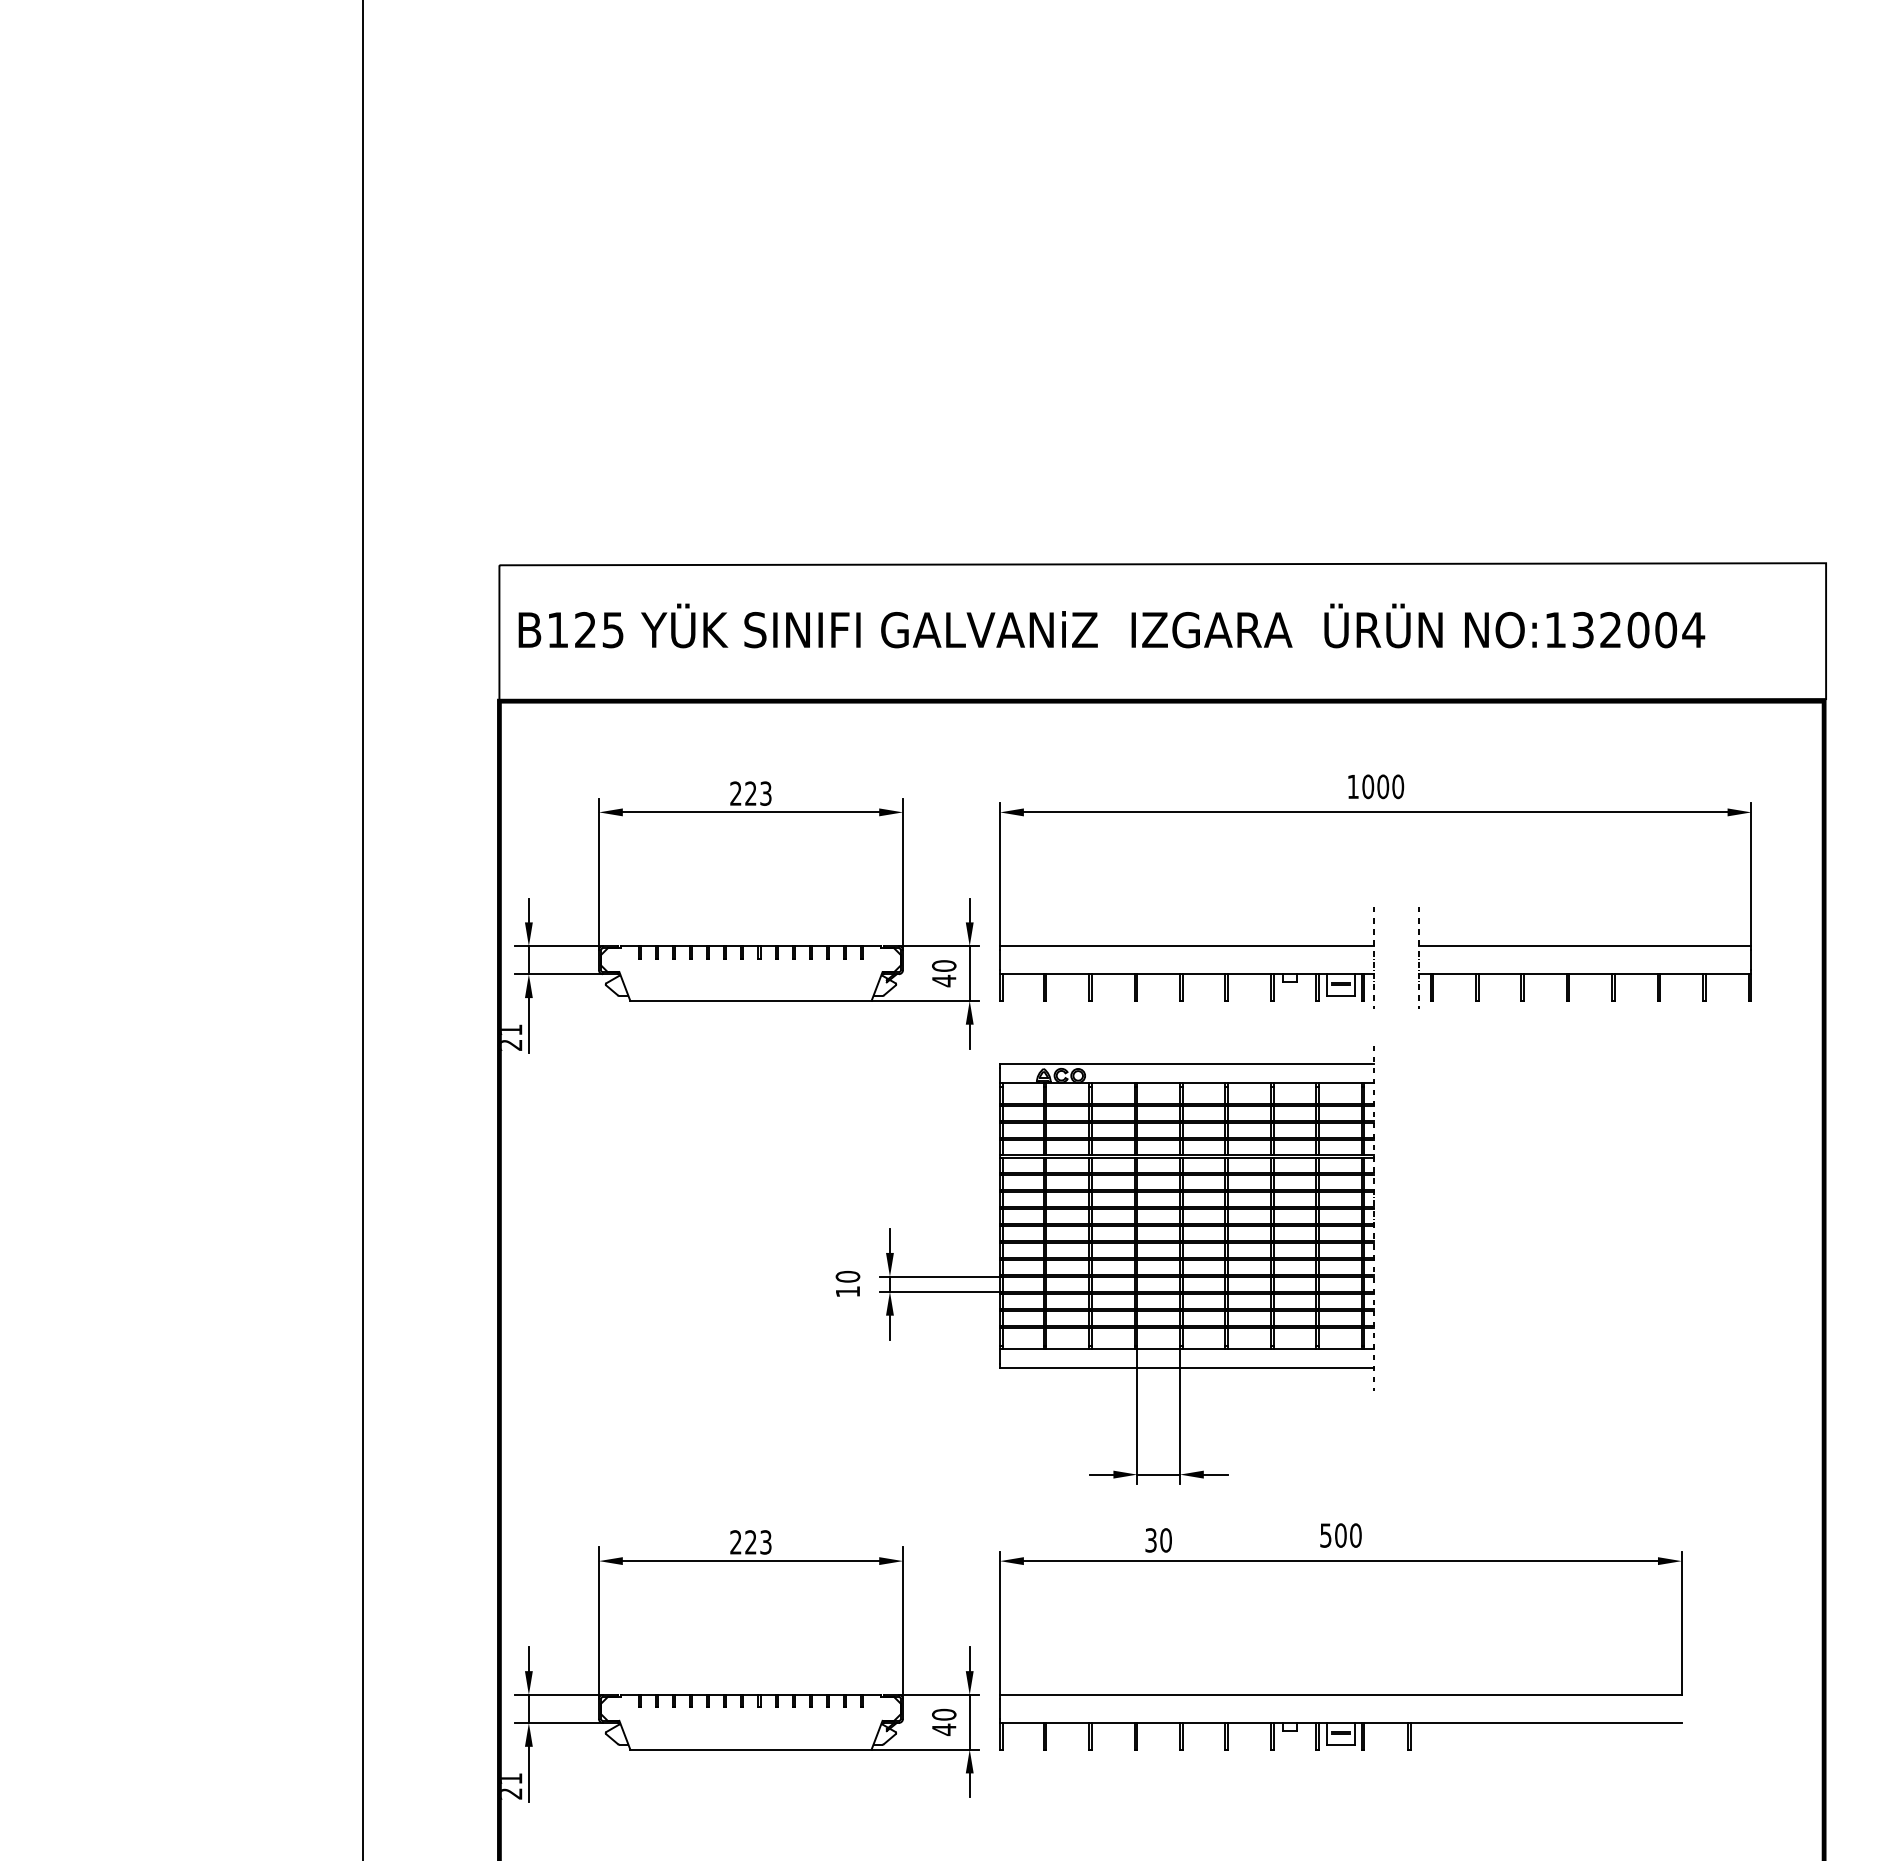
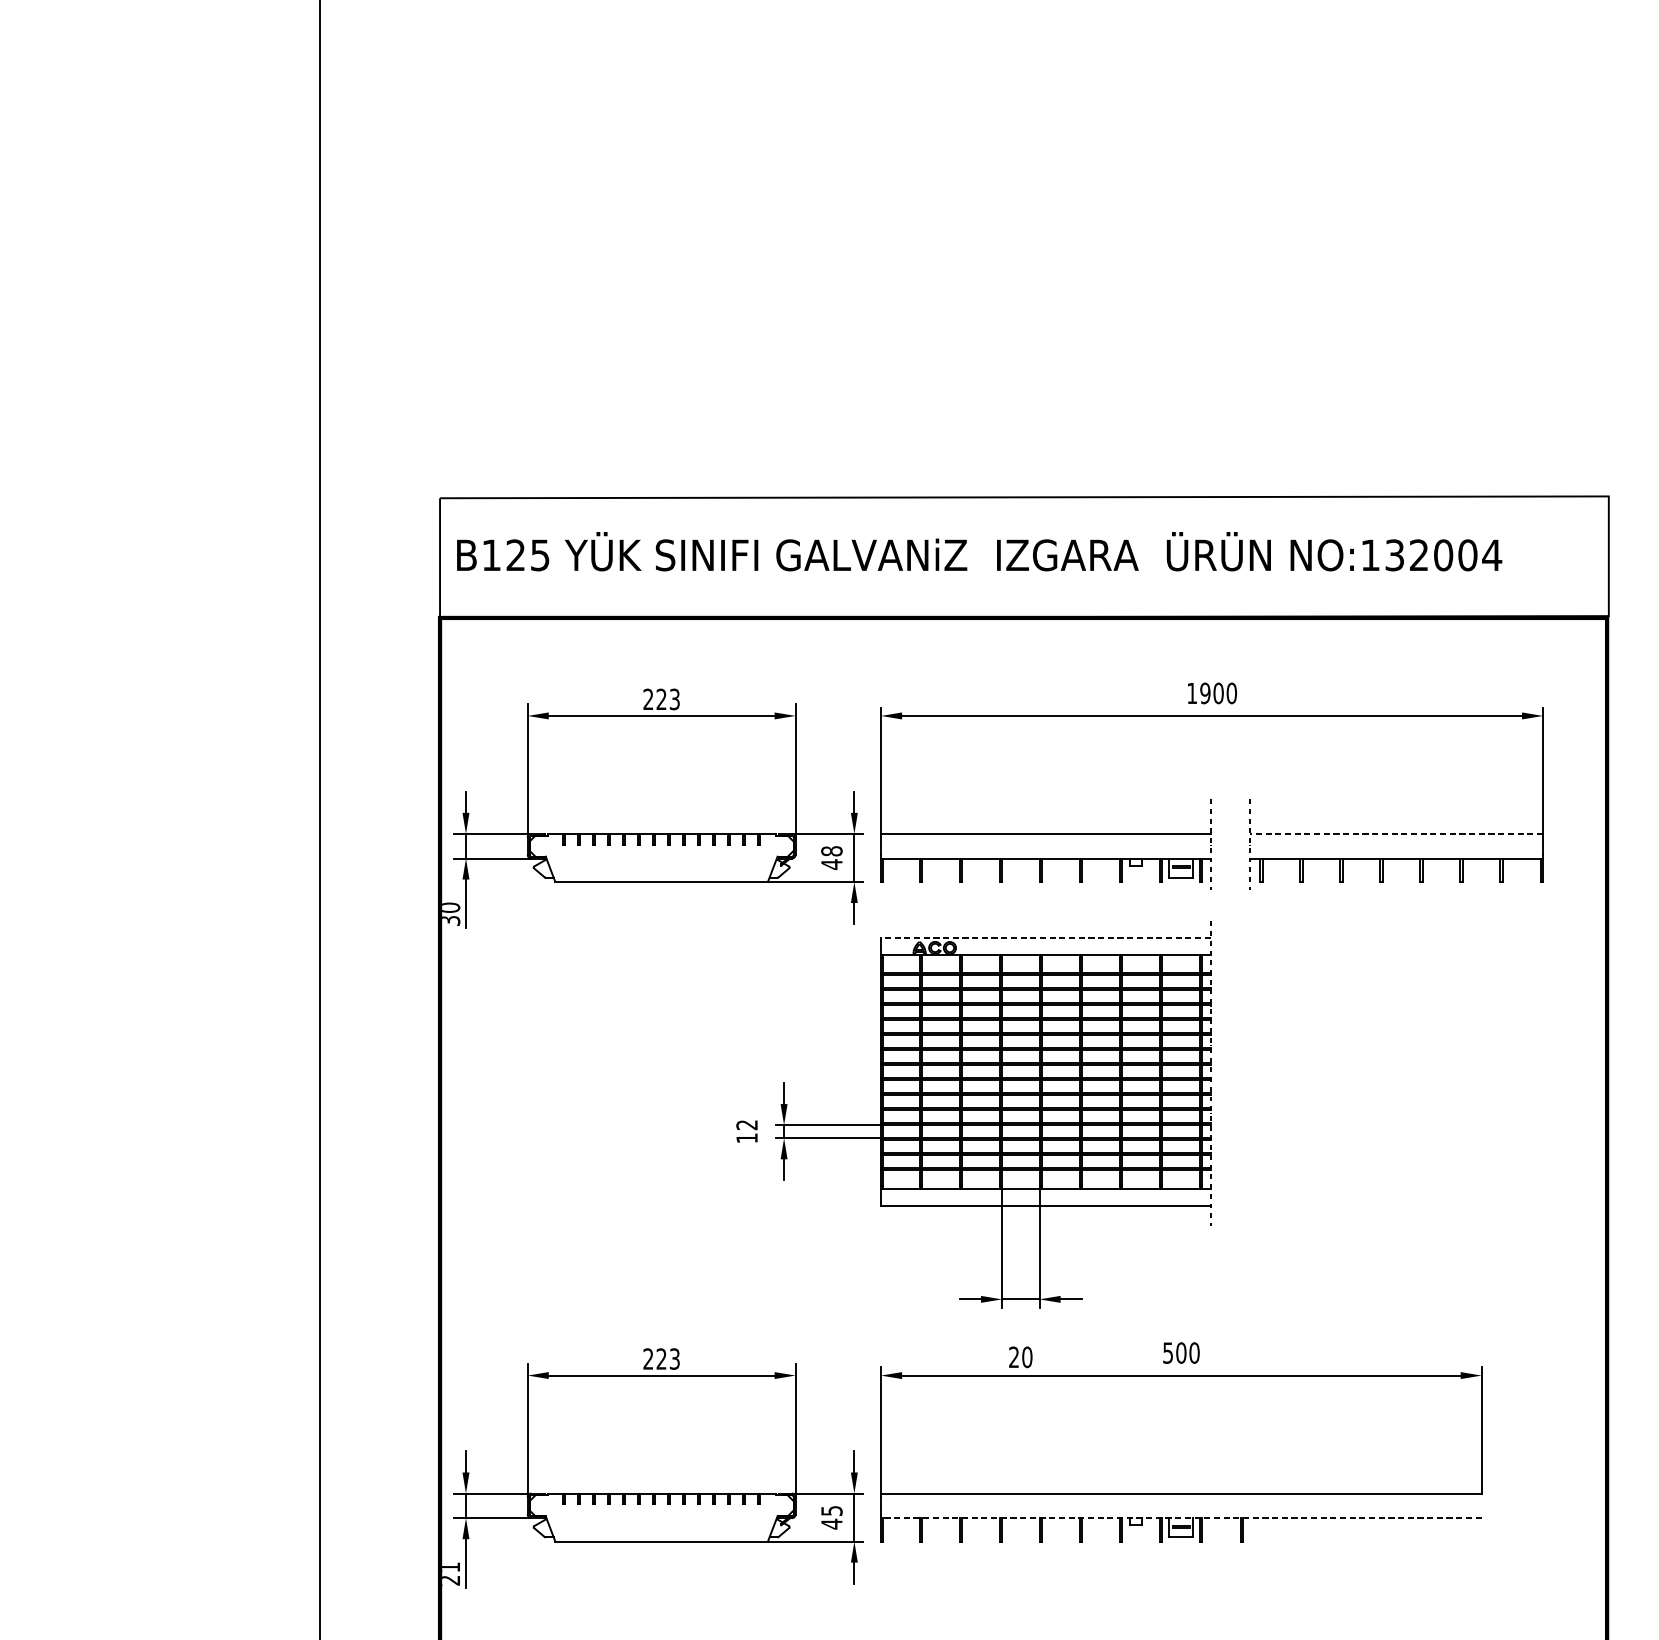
text: (1368, 786) -> (1205, 693), 1000 -> 1900
line: (1584, 946) -> (1395, 834), solid -> dashed
text: (944, 965) -> (832, 850), 40 -> 48
text: (511, 1037) -> (450, 914), 21 -> 30
line: (1186, 1064) -> (1045, 938), solid -> dashed
text: (847, 1276) -> (746, 1124), 10 -> 12
text: (1150, 1540) -> (1013, 1357), 30 -> 20
text: (944, 1714) -> (832, 1510), 40 -> 45
line: (1340, 1722) -> (1181, 1517), solid -> dashed

